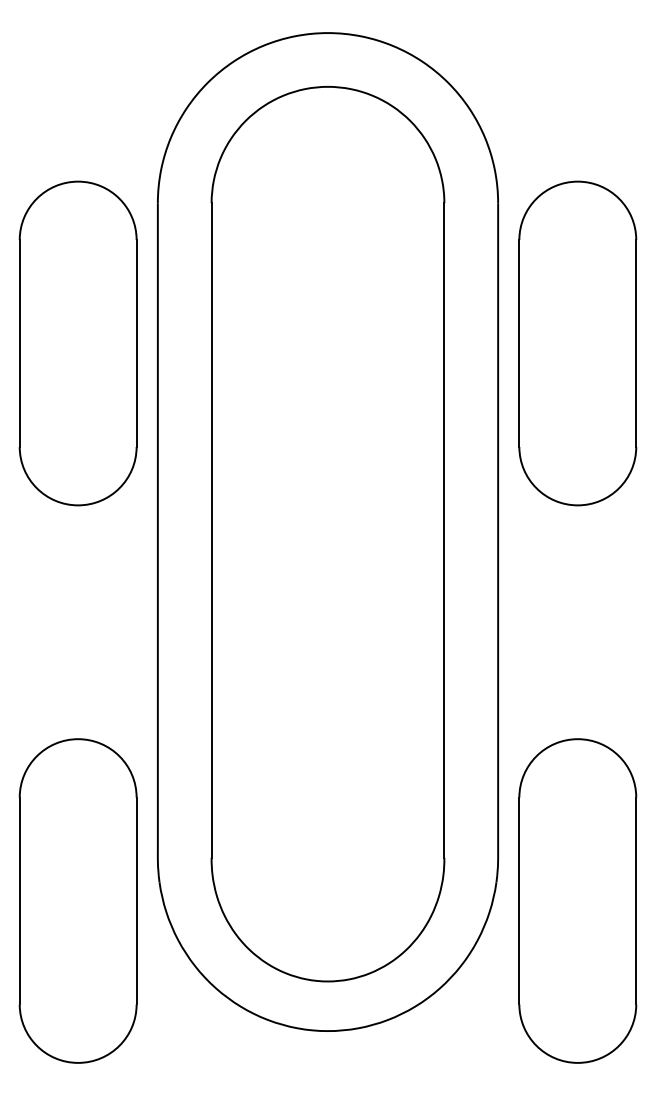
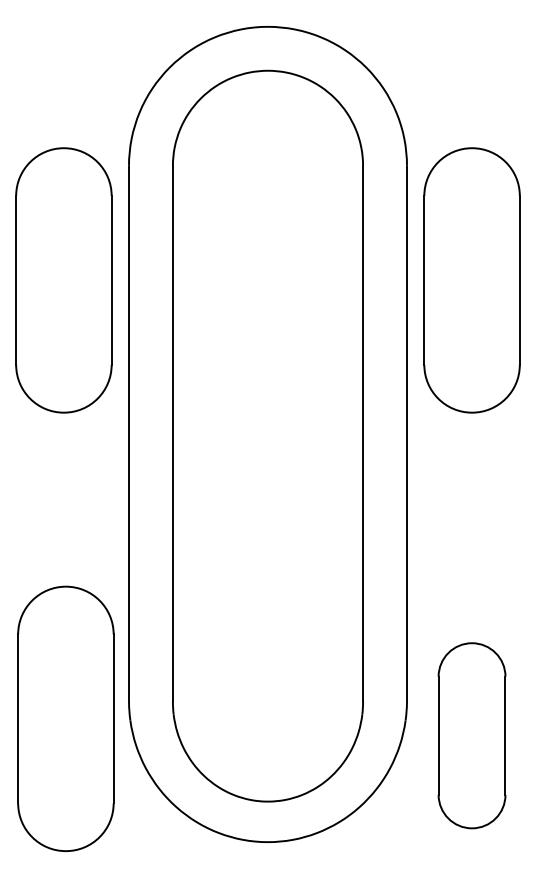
part: (77, 900) -> (65, 718), moved
part: (577, 900) -> (471, 735), size x0.7

